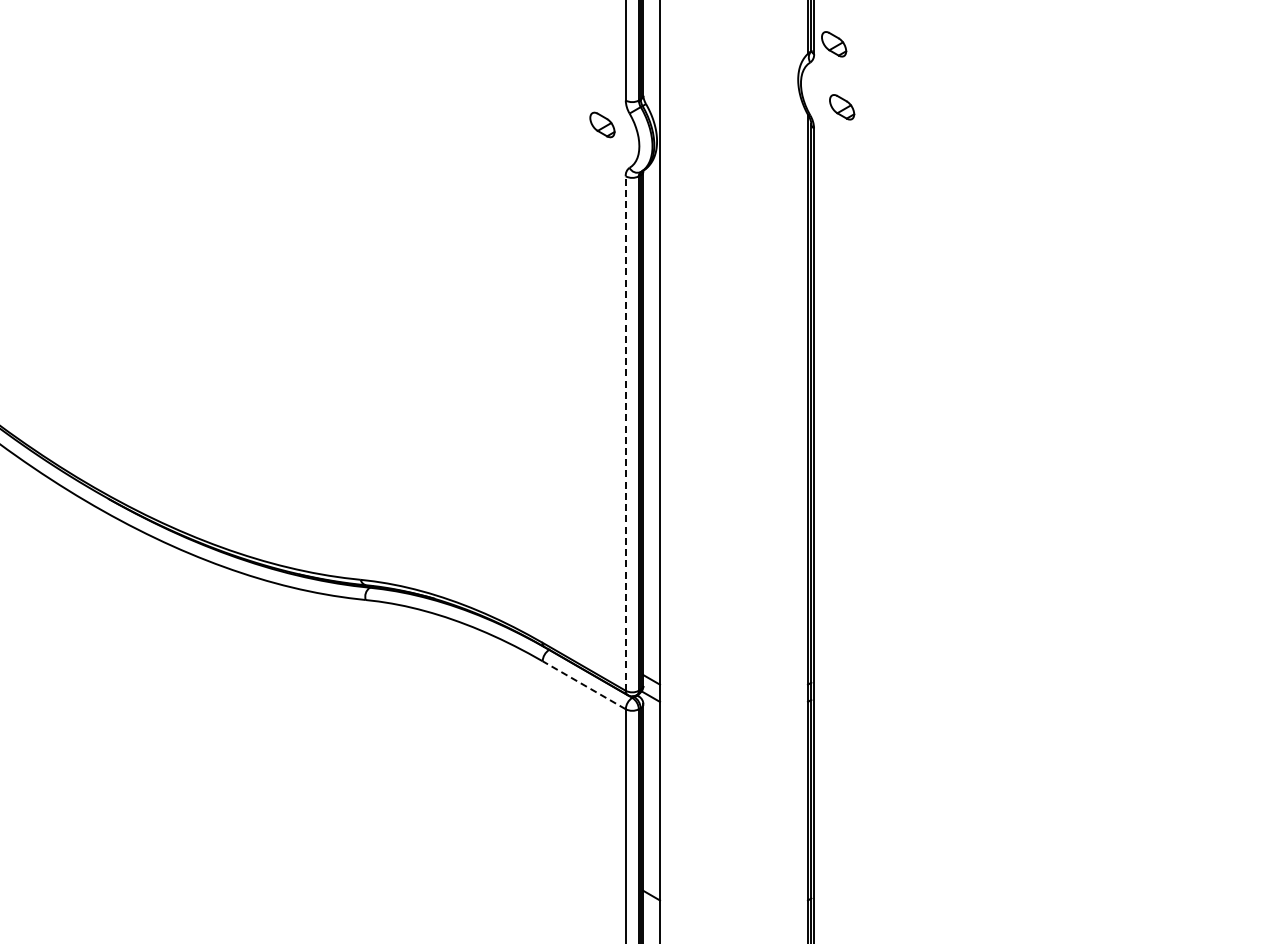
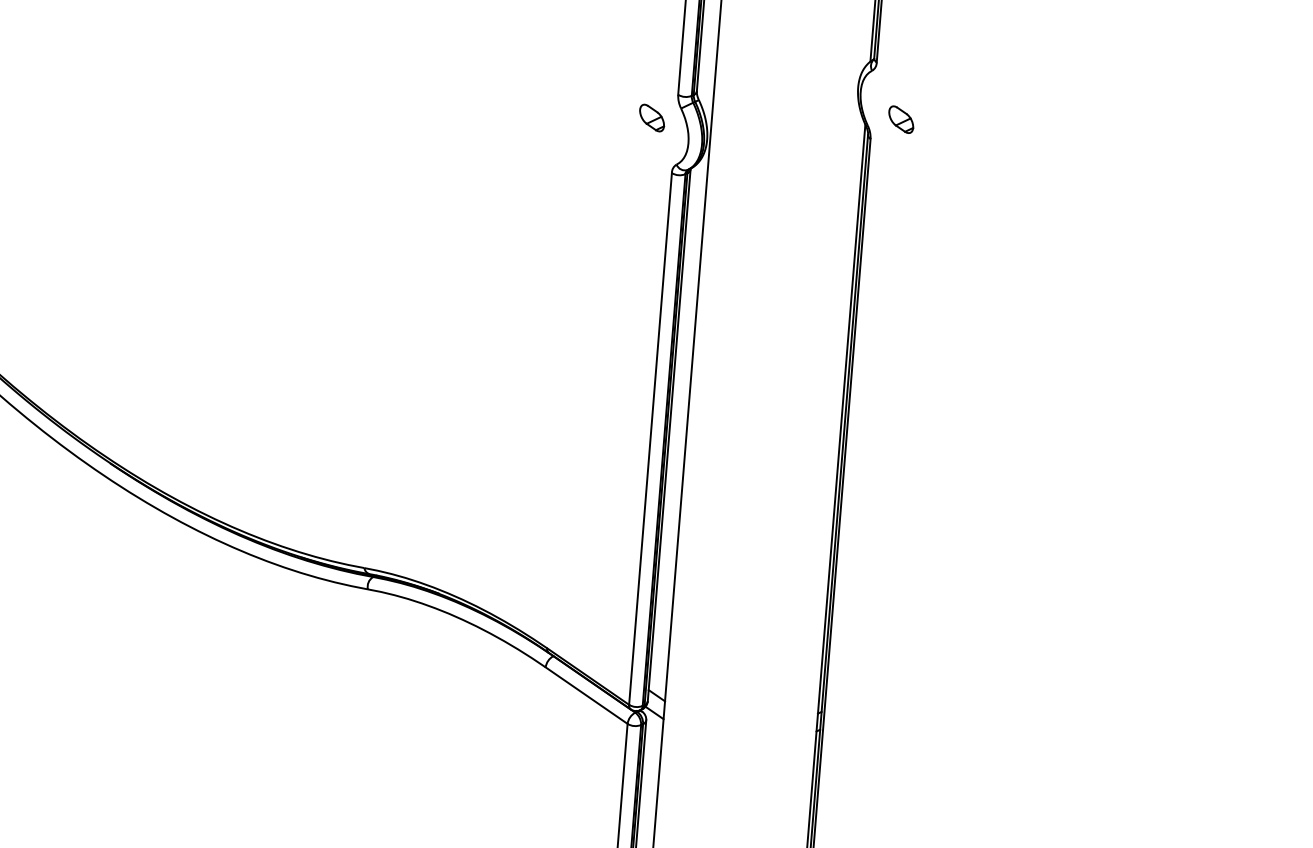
part: (834, 44) -> (898, 54), removed
line: (625, 433) -> (650, 438), dashed -> solid
line: (584, 685) -> (586, 695), dashed -> solid

